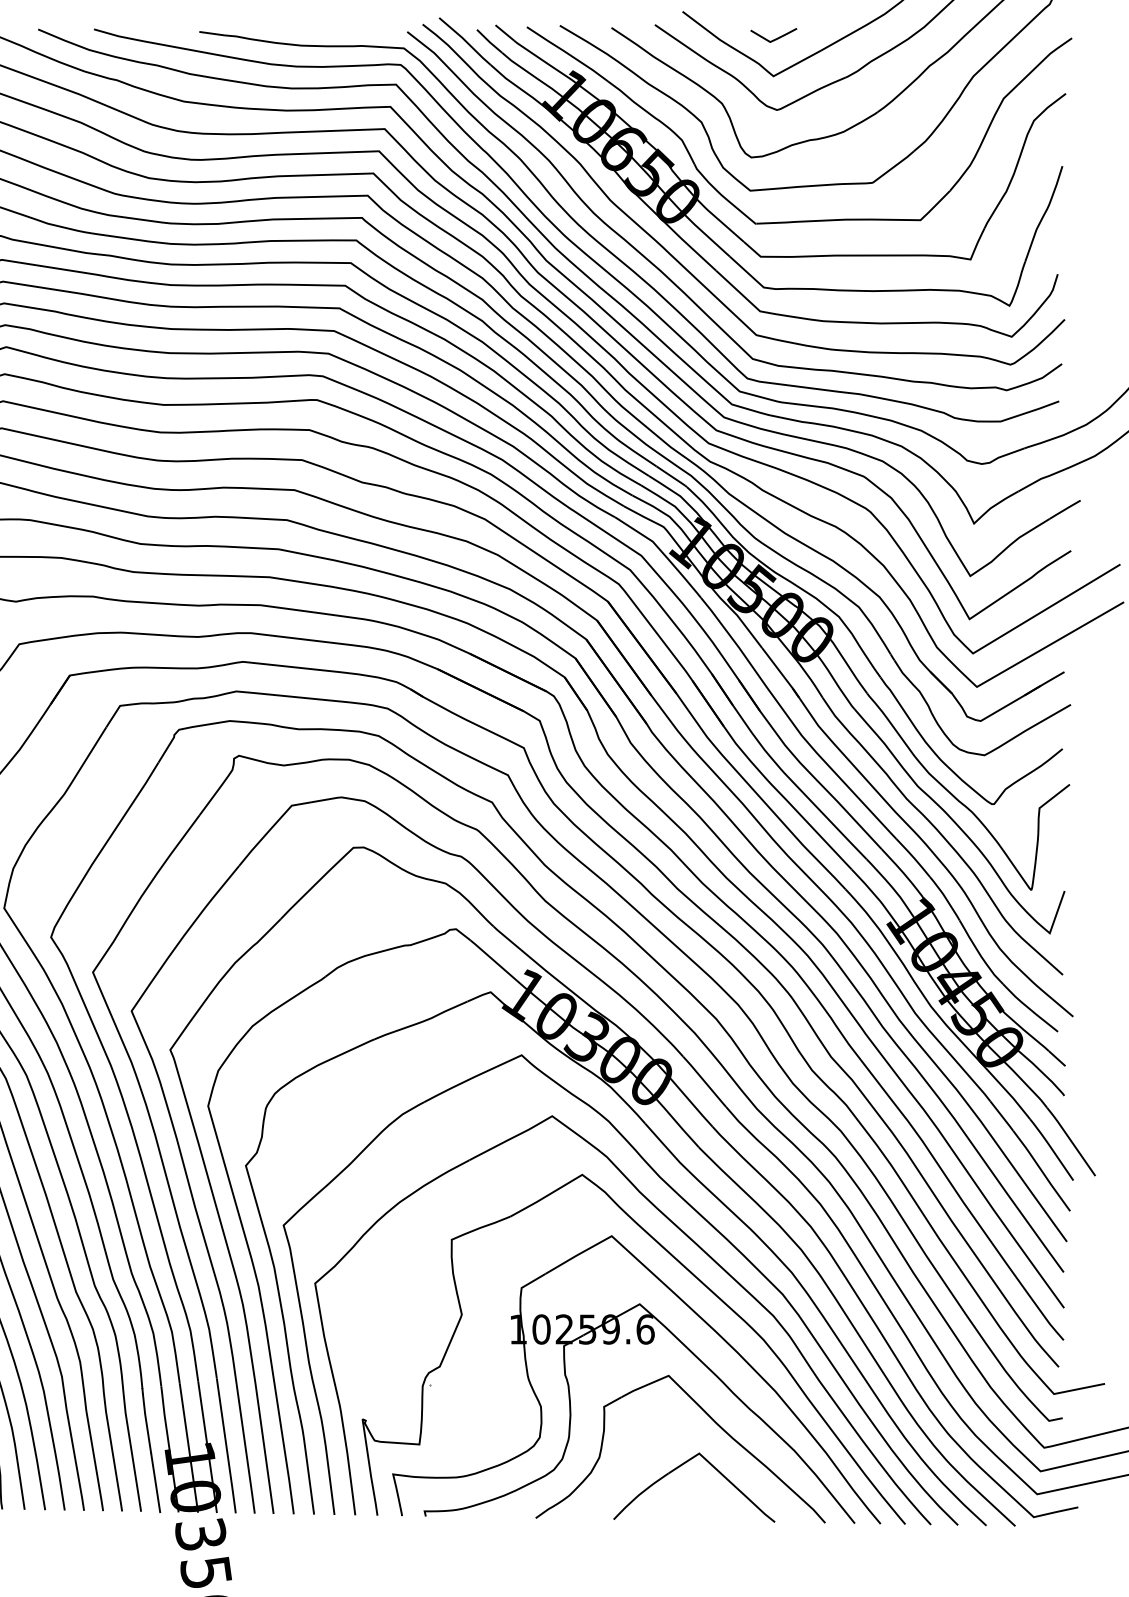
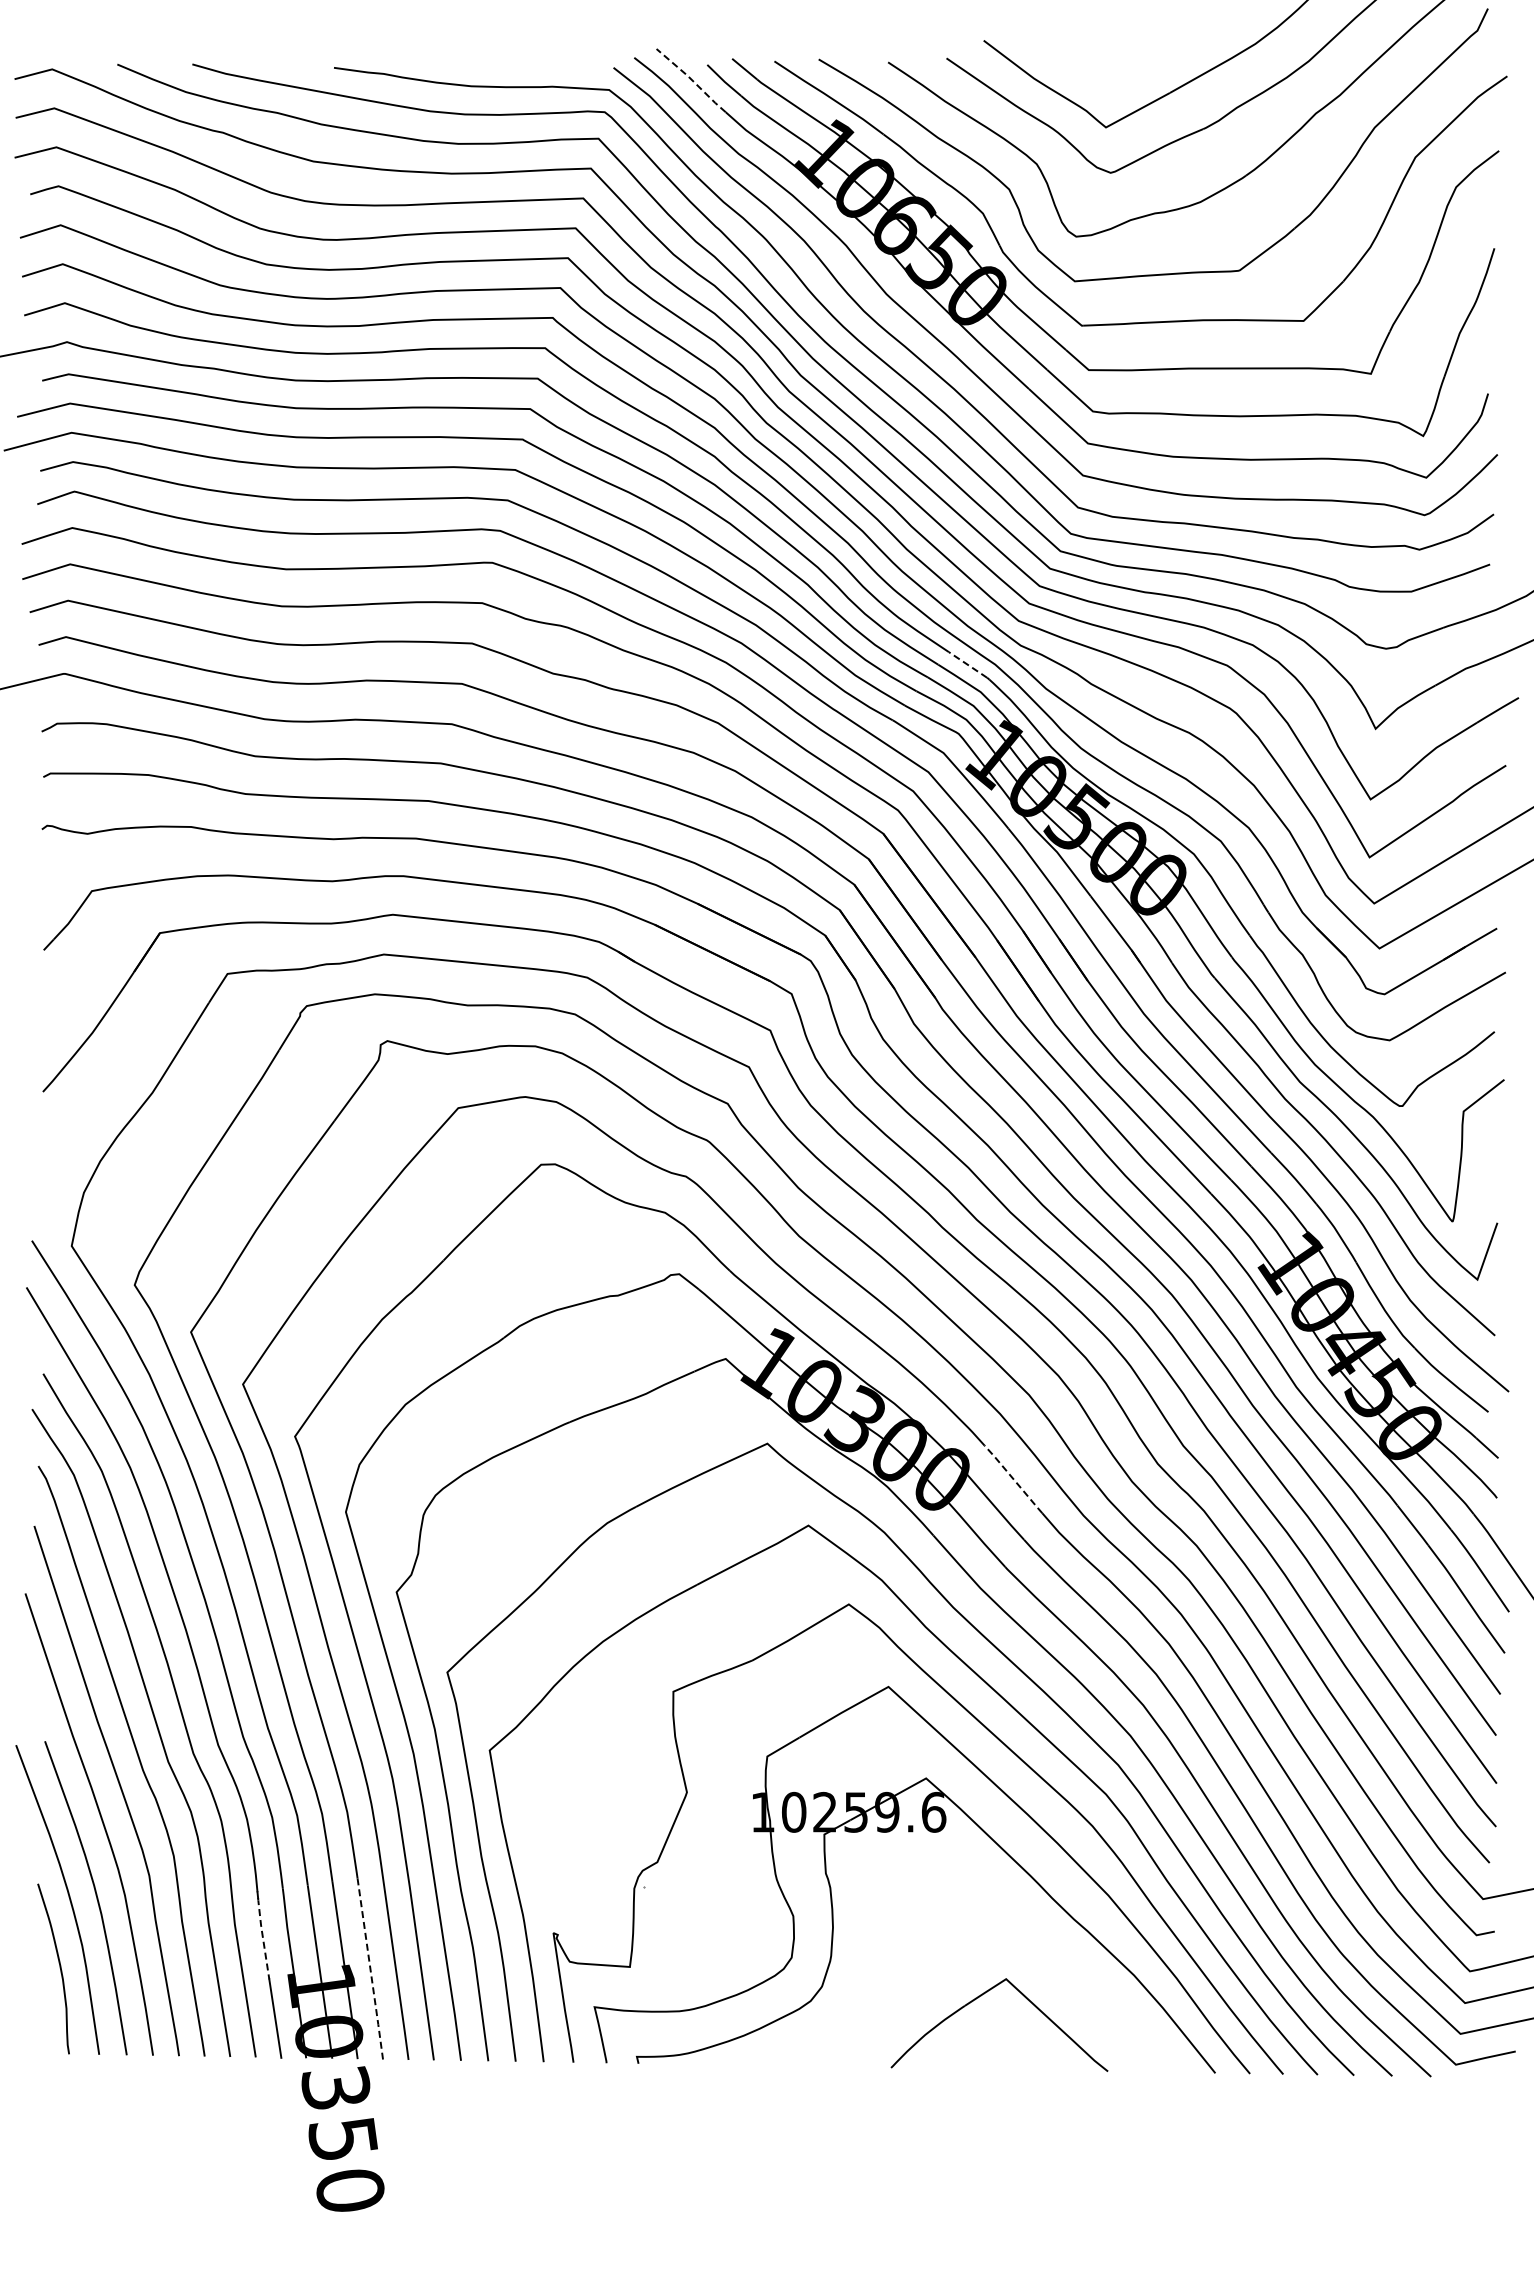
line: (776, 38) -> (1109, 76), removed
line: (465, 40) -> (691, 79), solid -> dashed
line: (671, 476) -> (968, 665), solid -> dashed
line: (704, 1081) -> (1013, 1479), solid -> dashed
part: (709, 1418) -> (1020, 1931), removed
line: (146, 1422) -> (262, 1937), solid -> dashed
line: (226, 1447) -> (370, 1970), solid -> dashed

